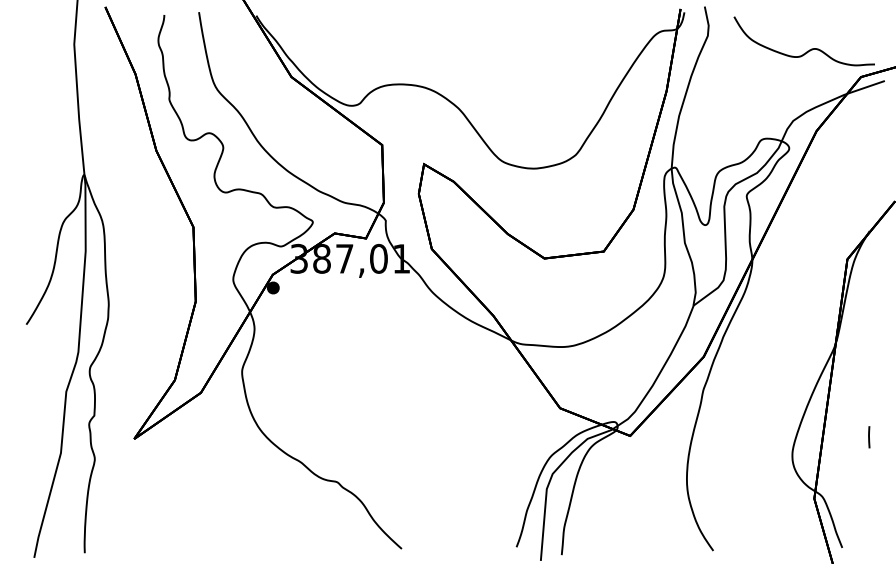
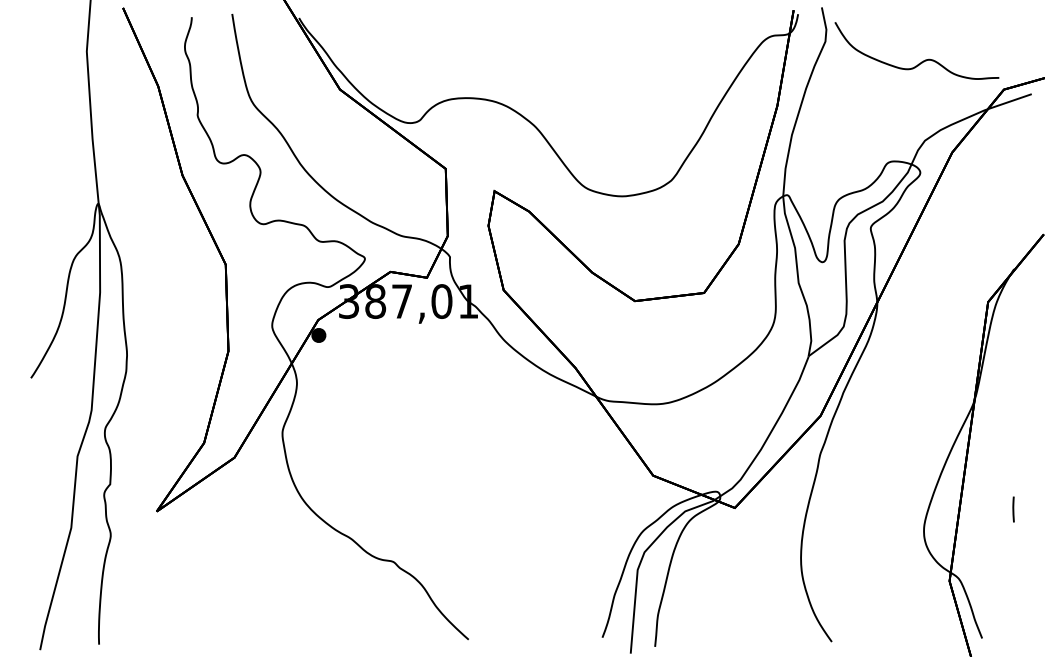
curve: (808, 50) -> (921, 61), moved

